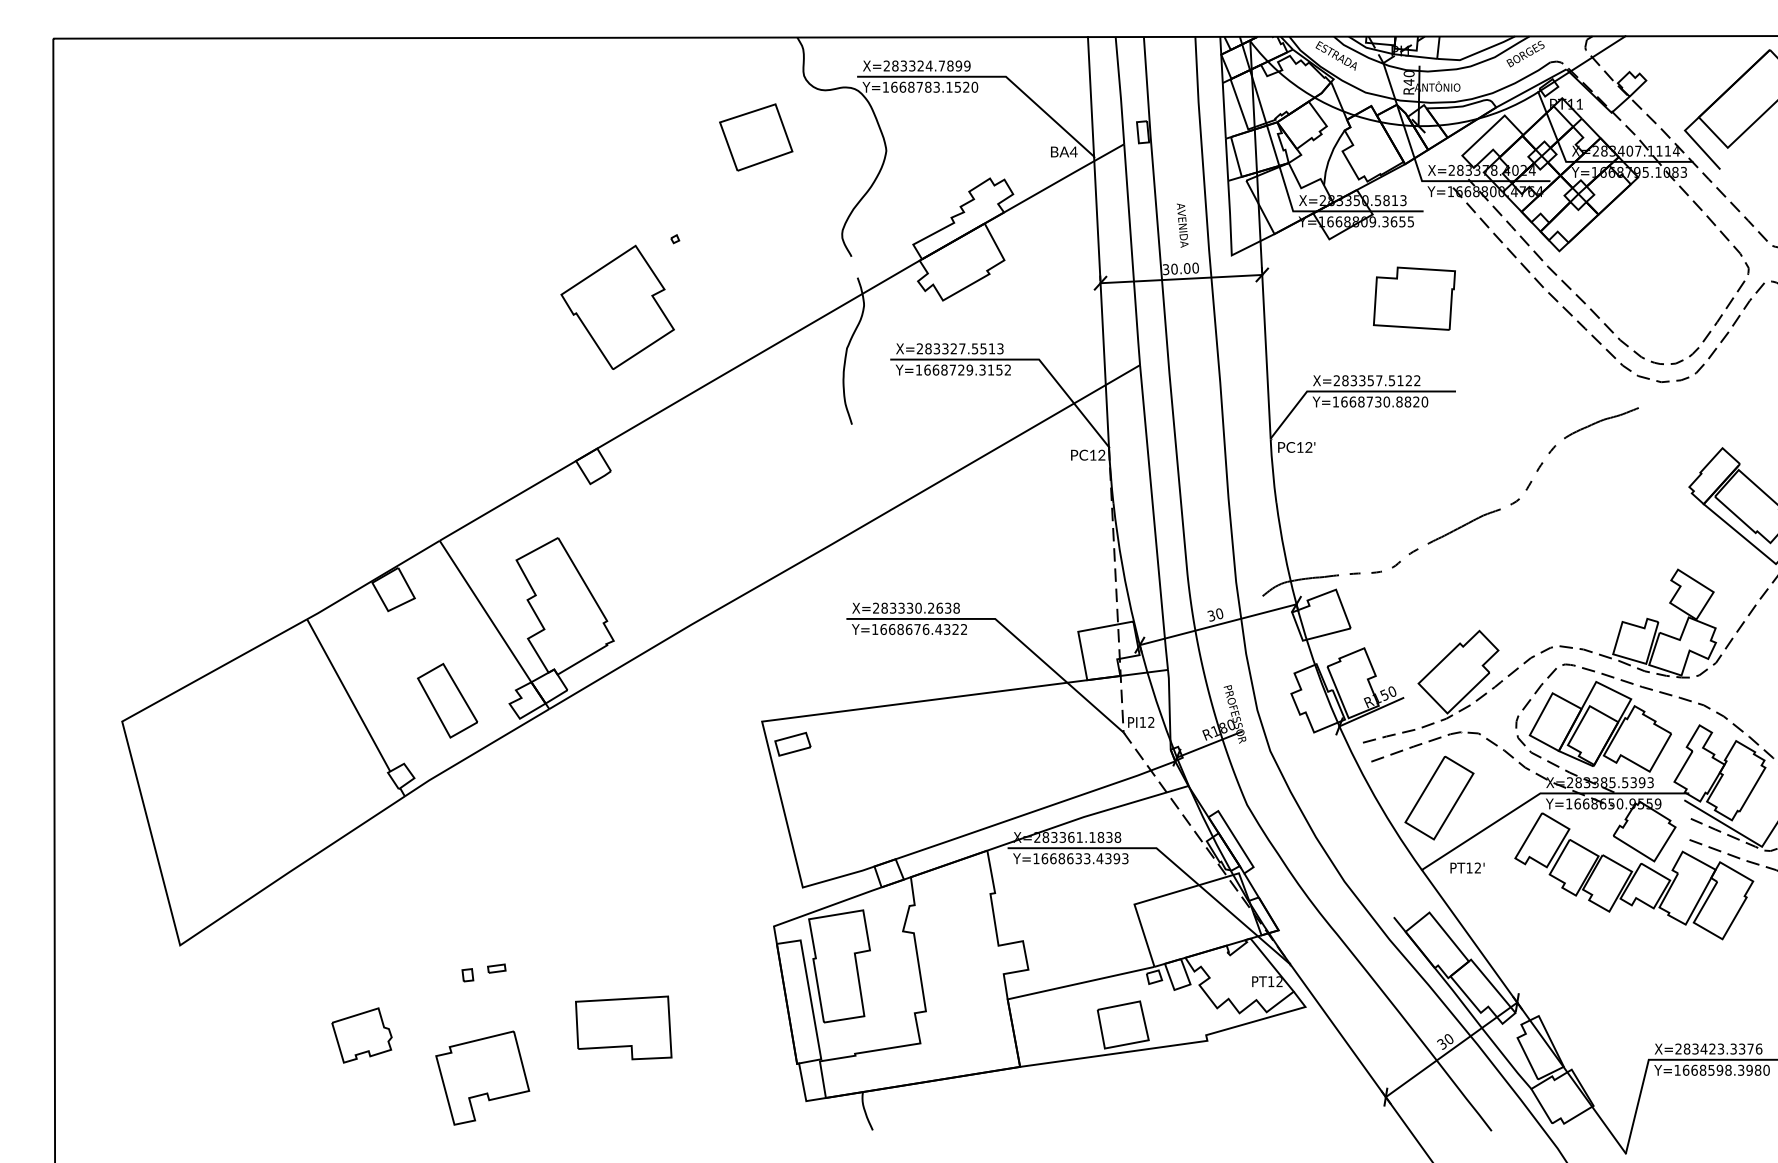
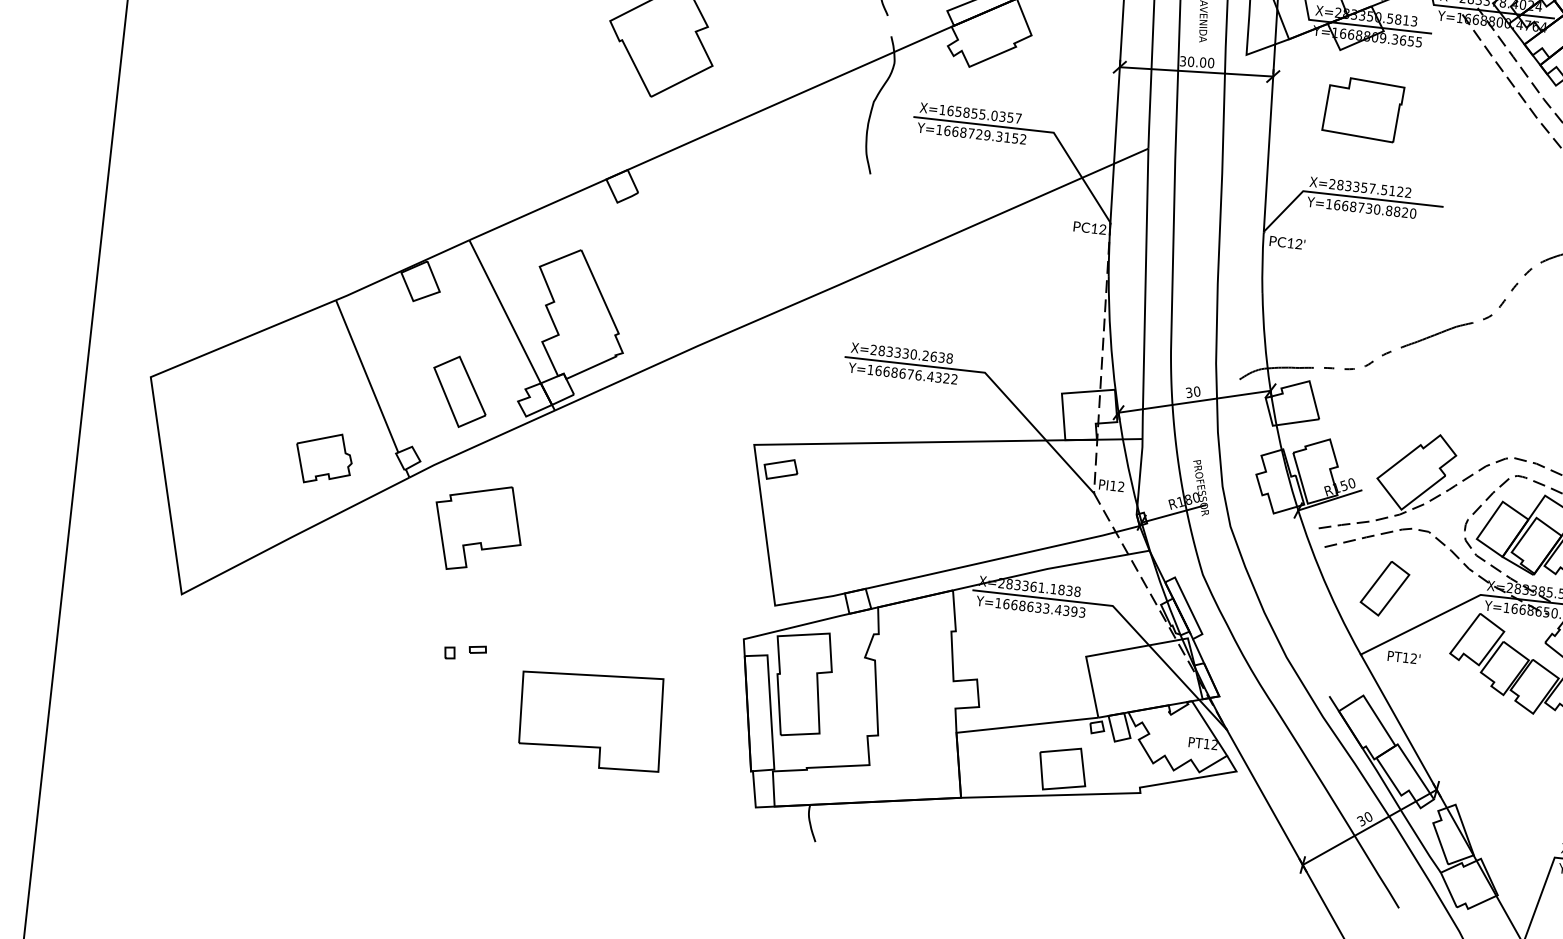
part: (1414, 298) -> (1363, 109), moved
text: (959, 348) -> (979, 113), X=283327.5513 -> X=165855.0357
part: (1439, 797) -> (1385, 588), size x0.7
part: (623, 1027) -> (591, 718), size x1.6
part: (361, 1035) -> (323, 458), moved
part: (482, 1077) -> (478, 527), moved

